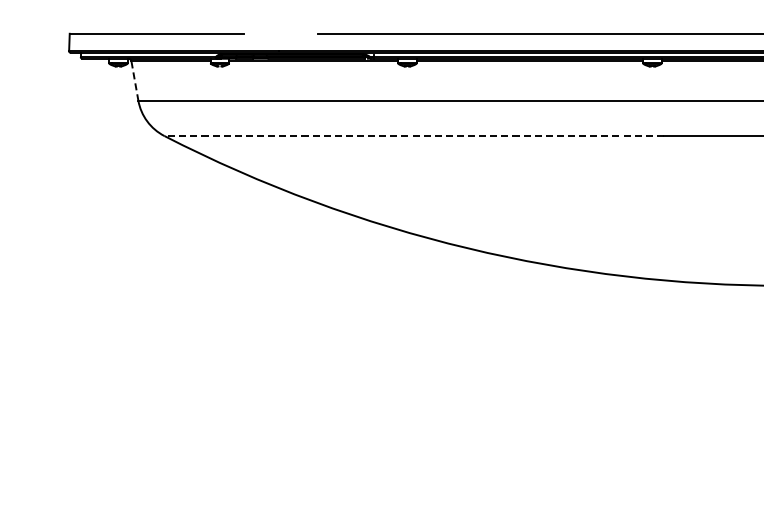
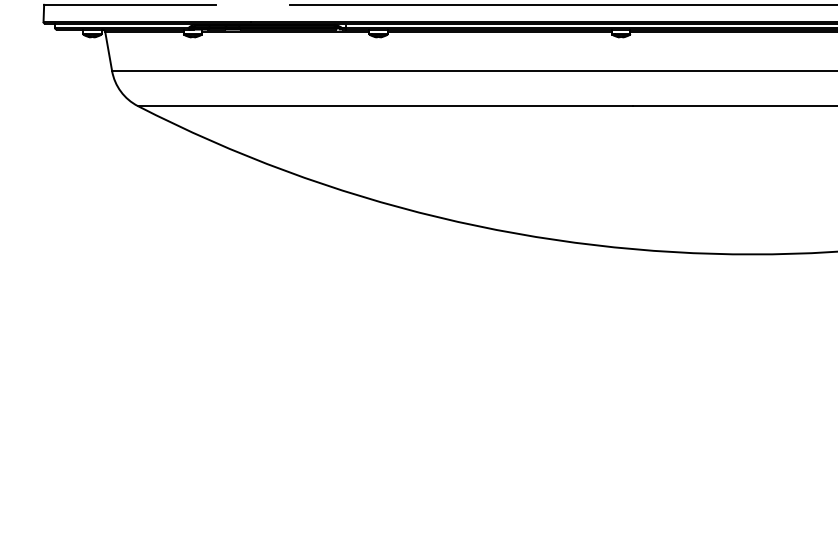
line: (134, 80) -> (108, 51), dashed -> solid
line: (413, 136) -> (384, 106), dashed -> solid

